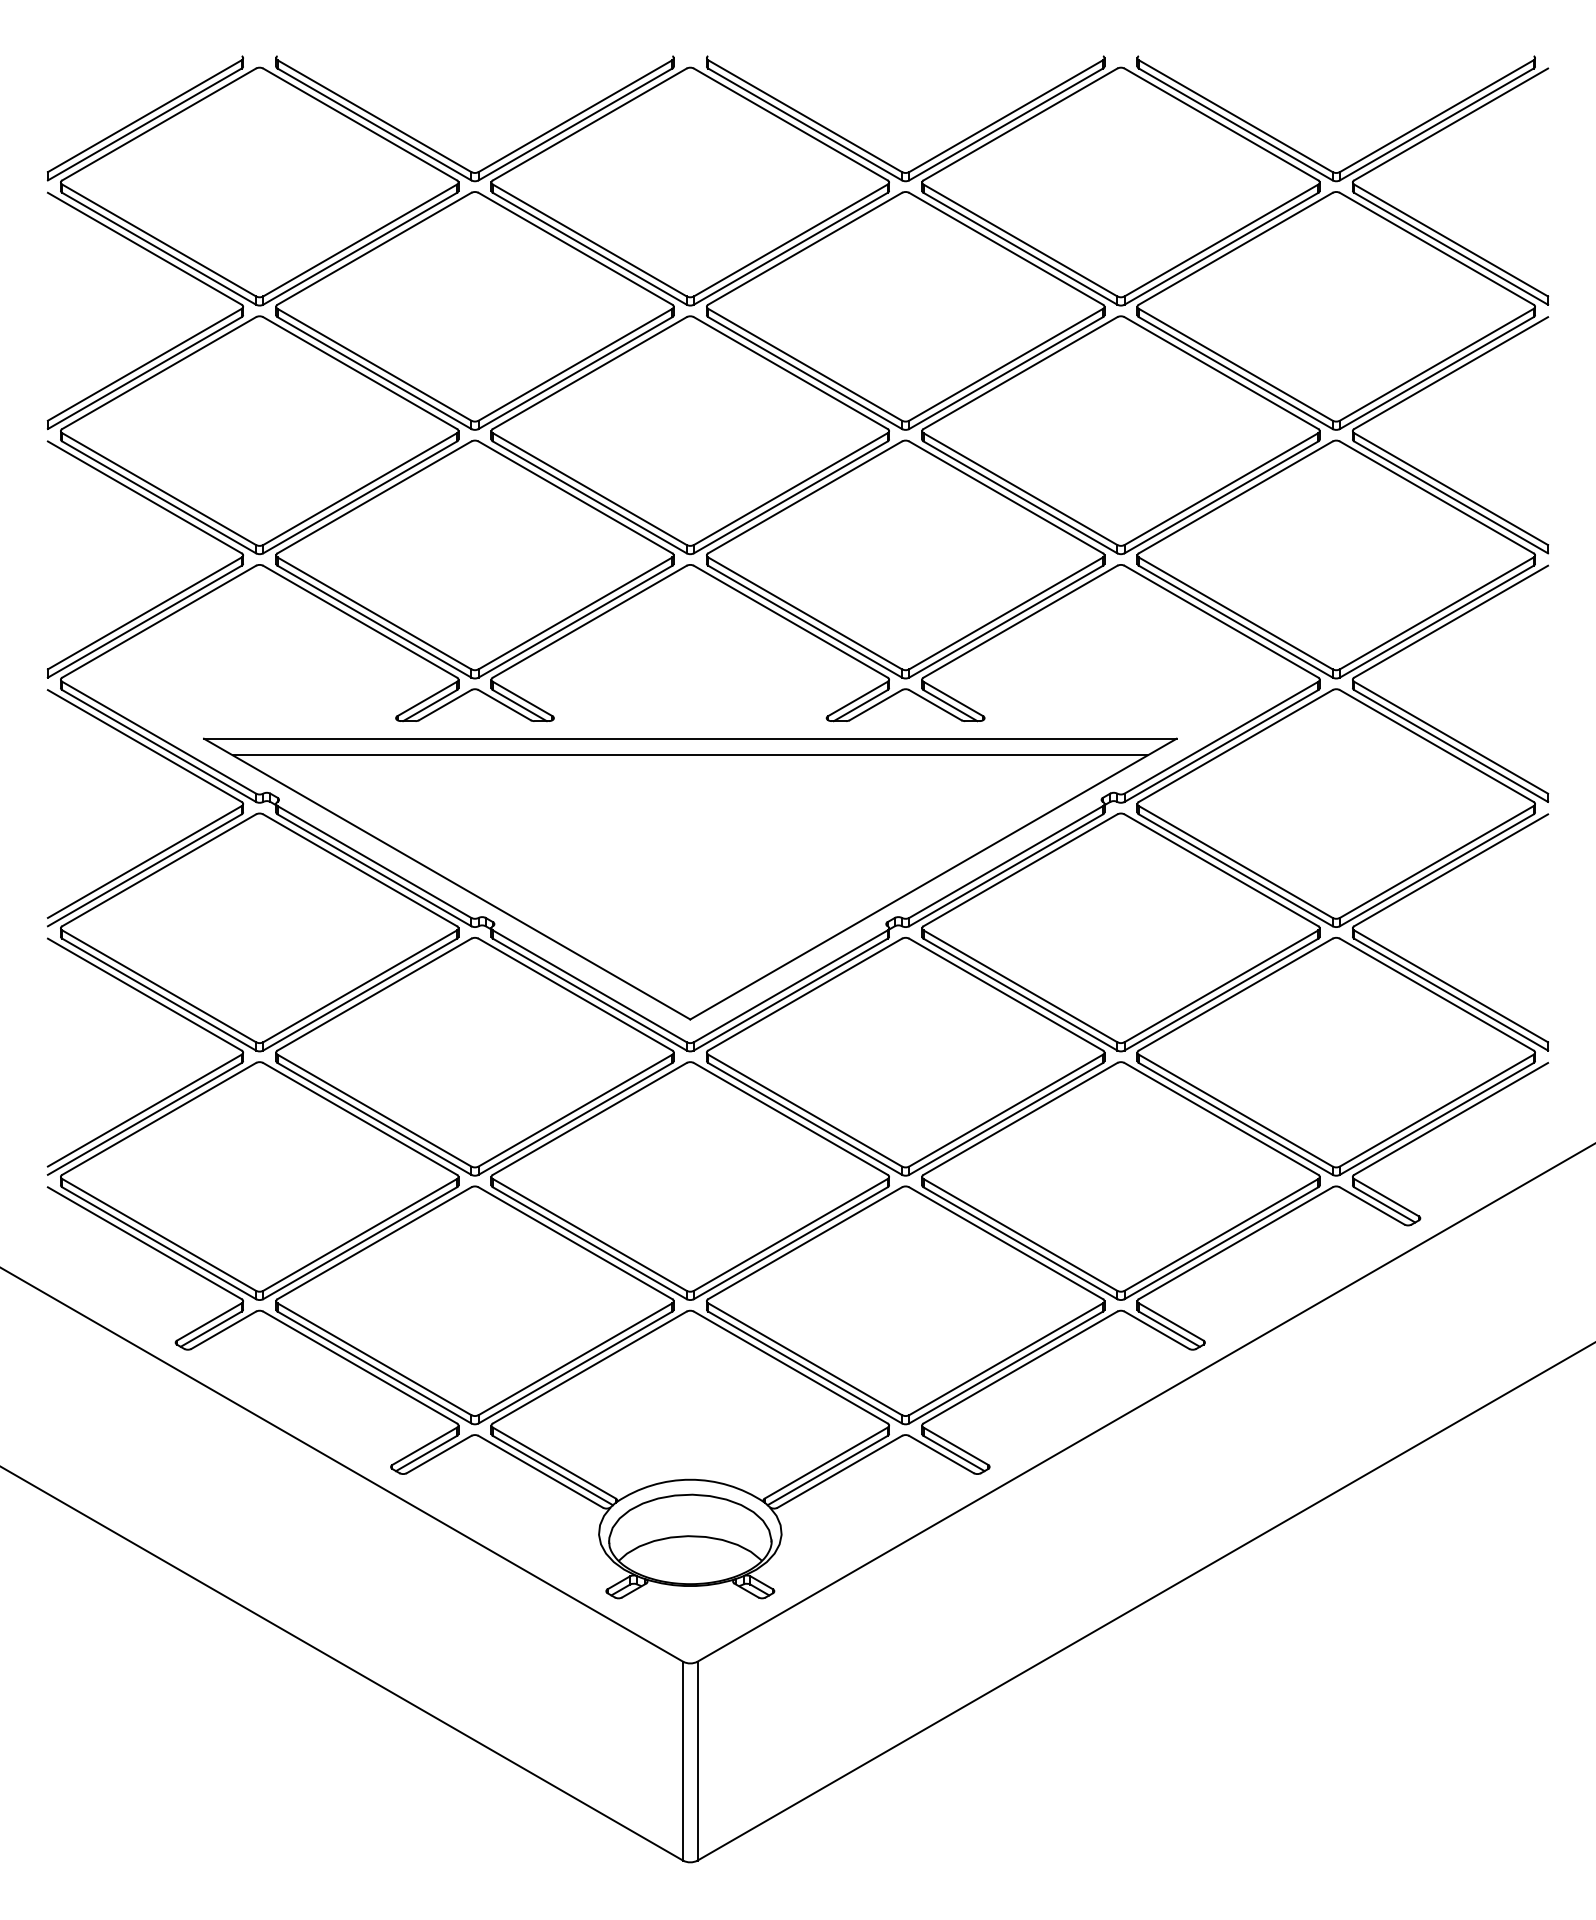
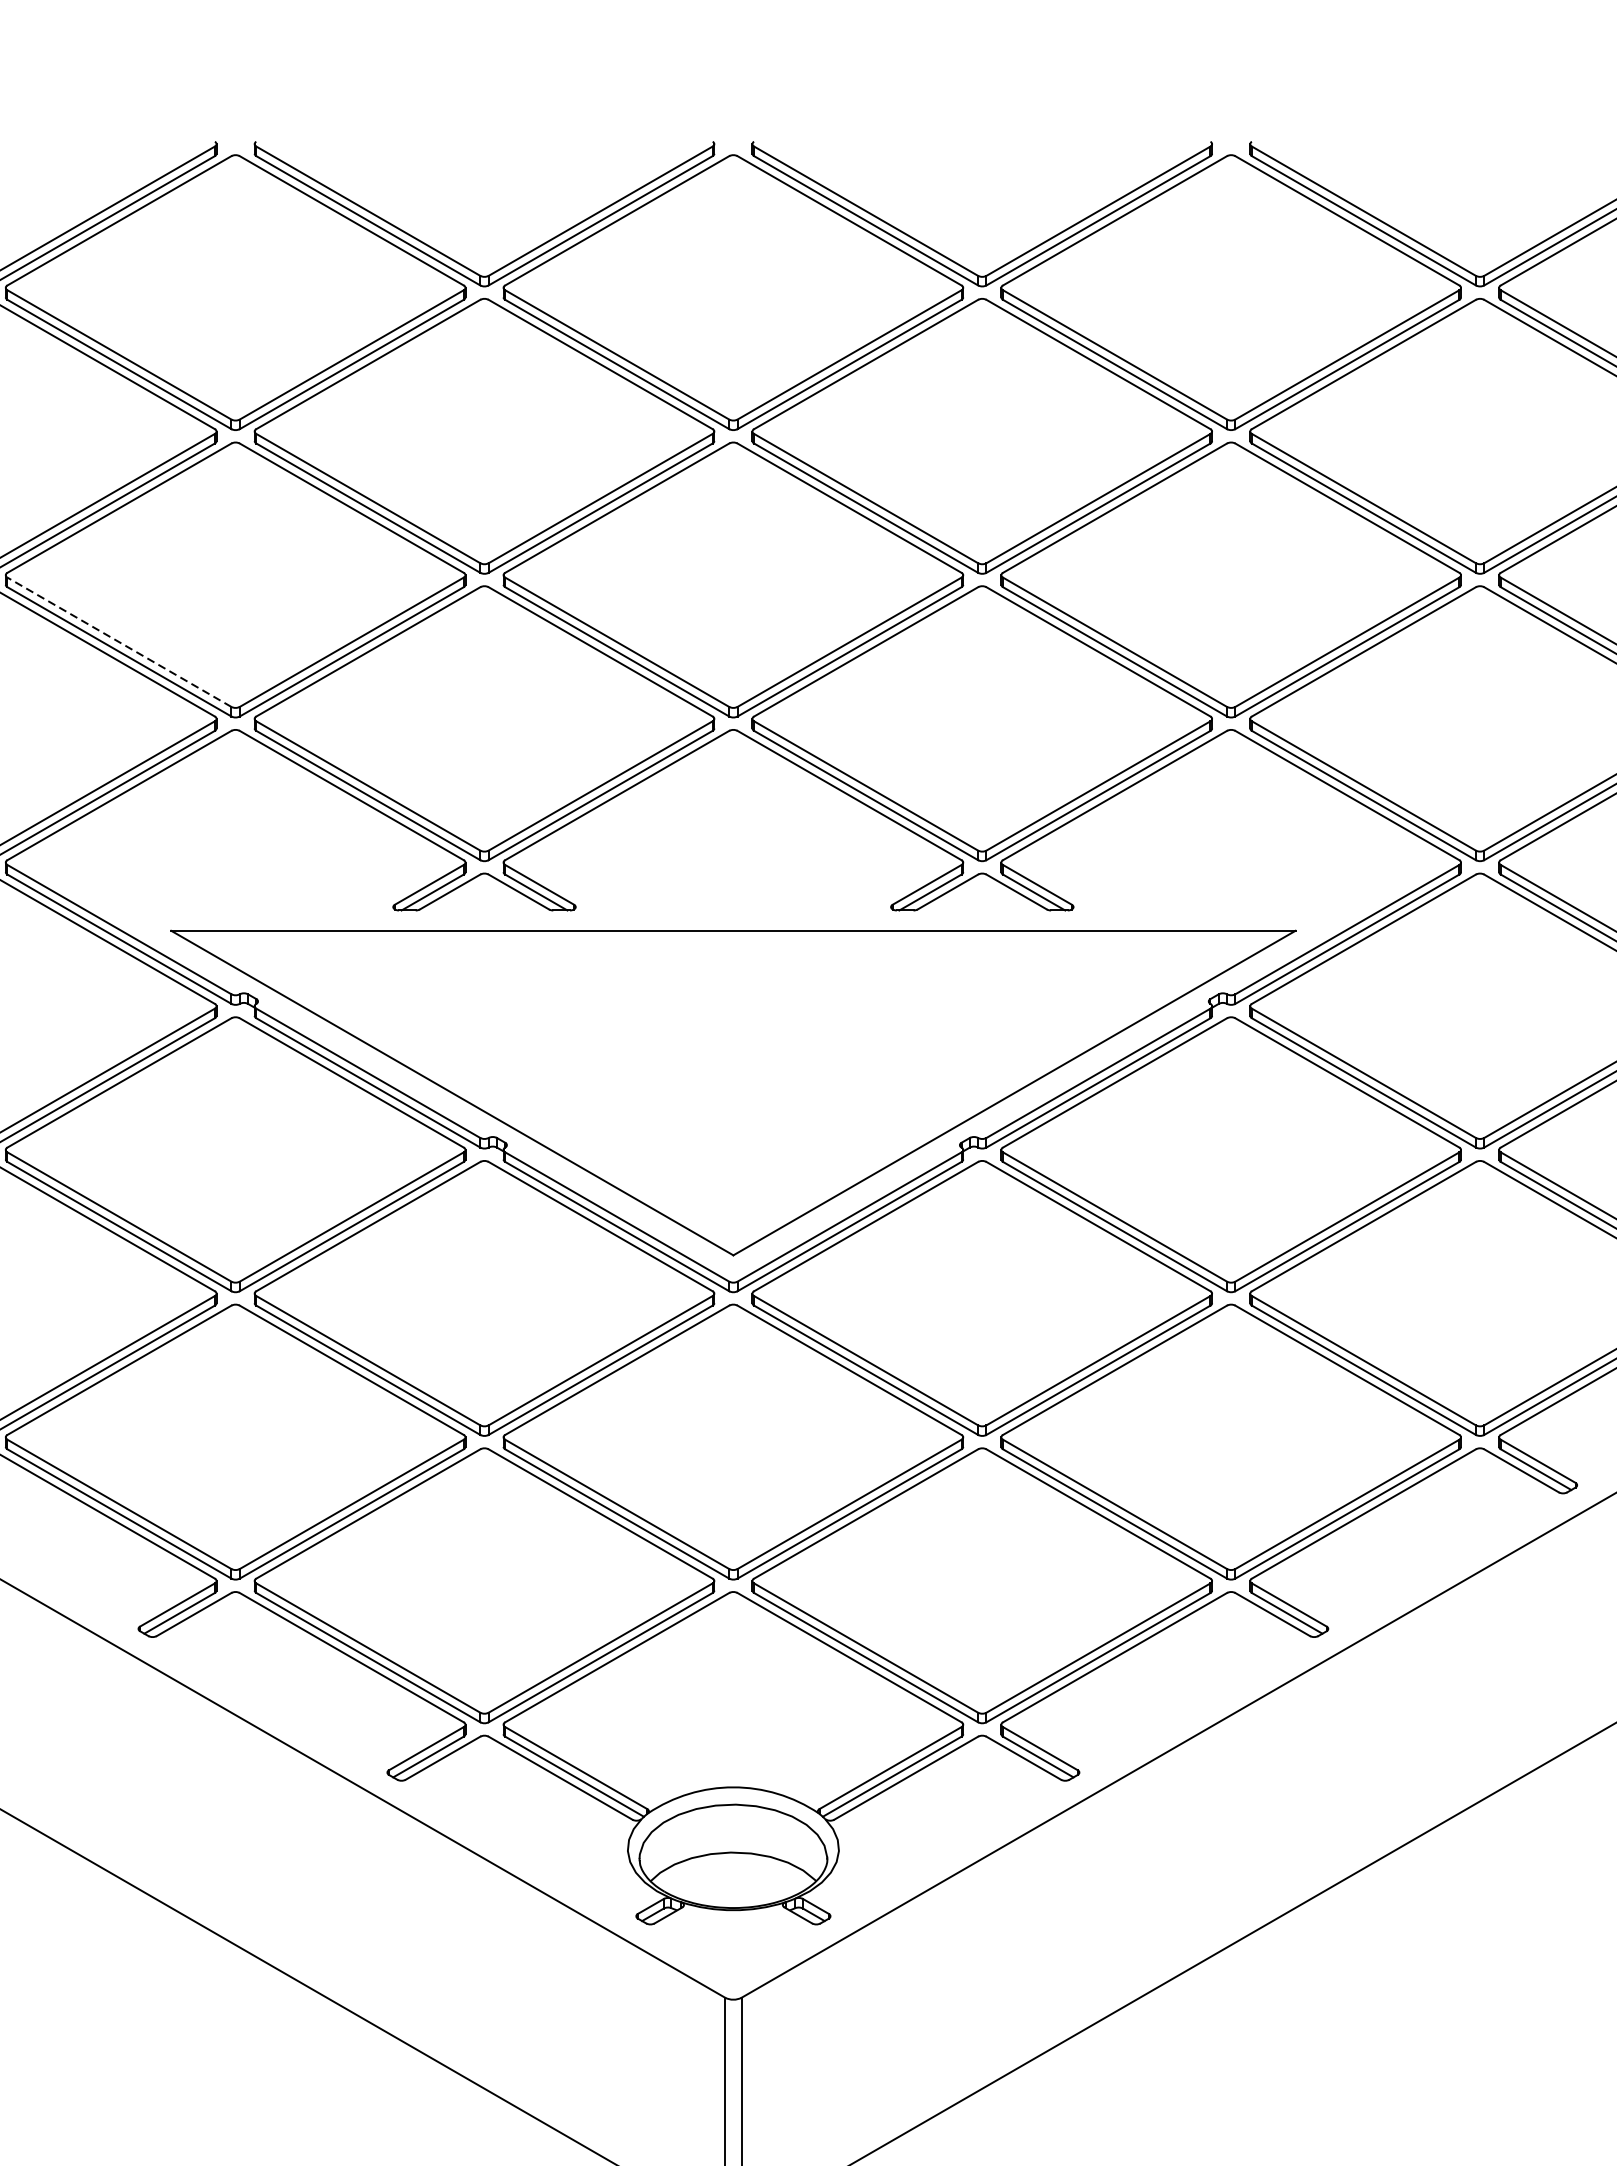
line: (159, 489) -> (119, 642), solid -> dashed
line: (689, 755) -> (732, 950), removed

